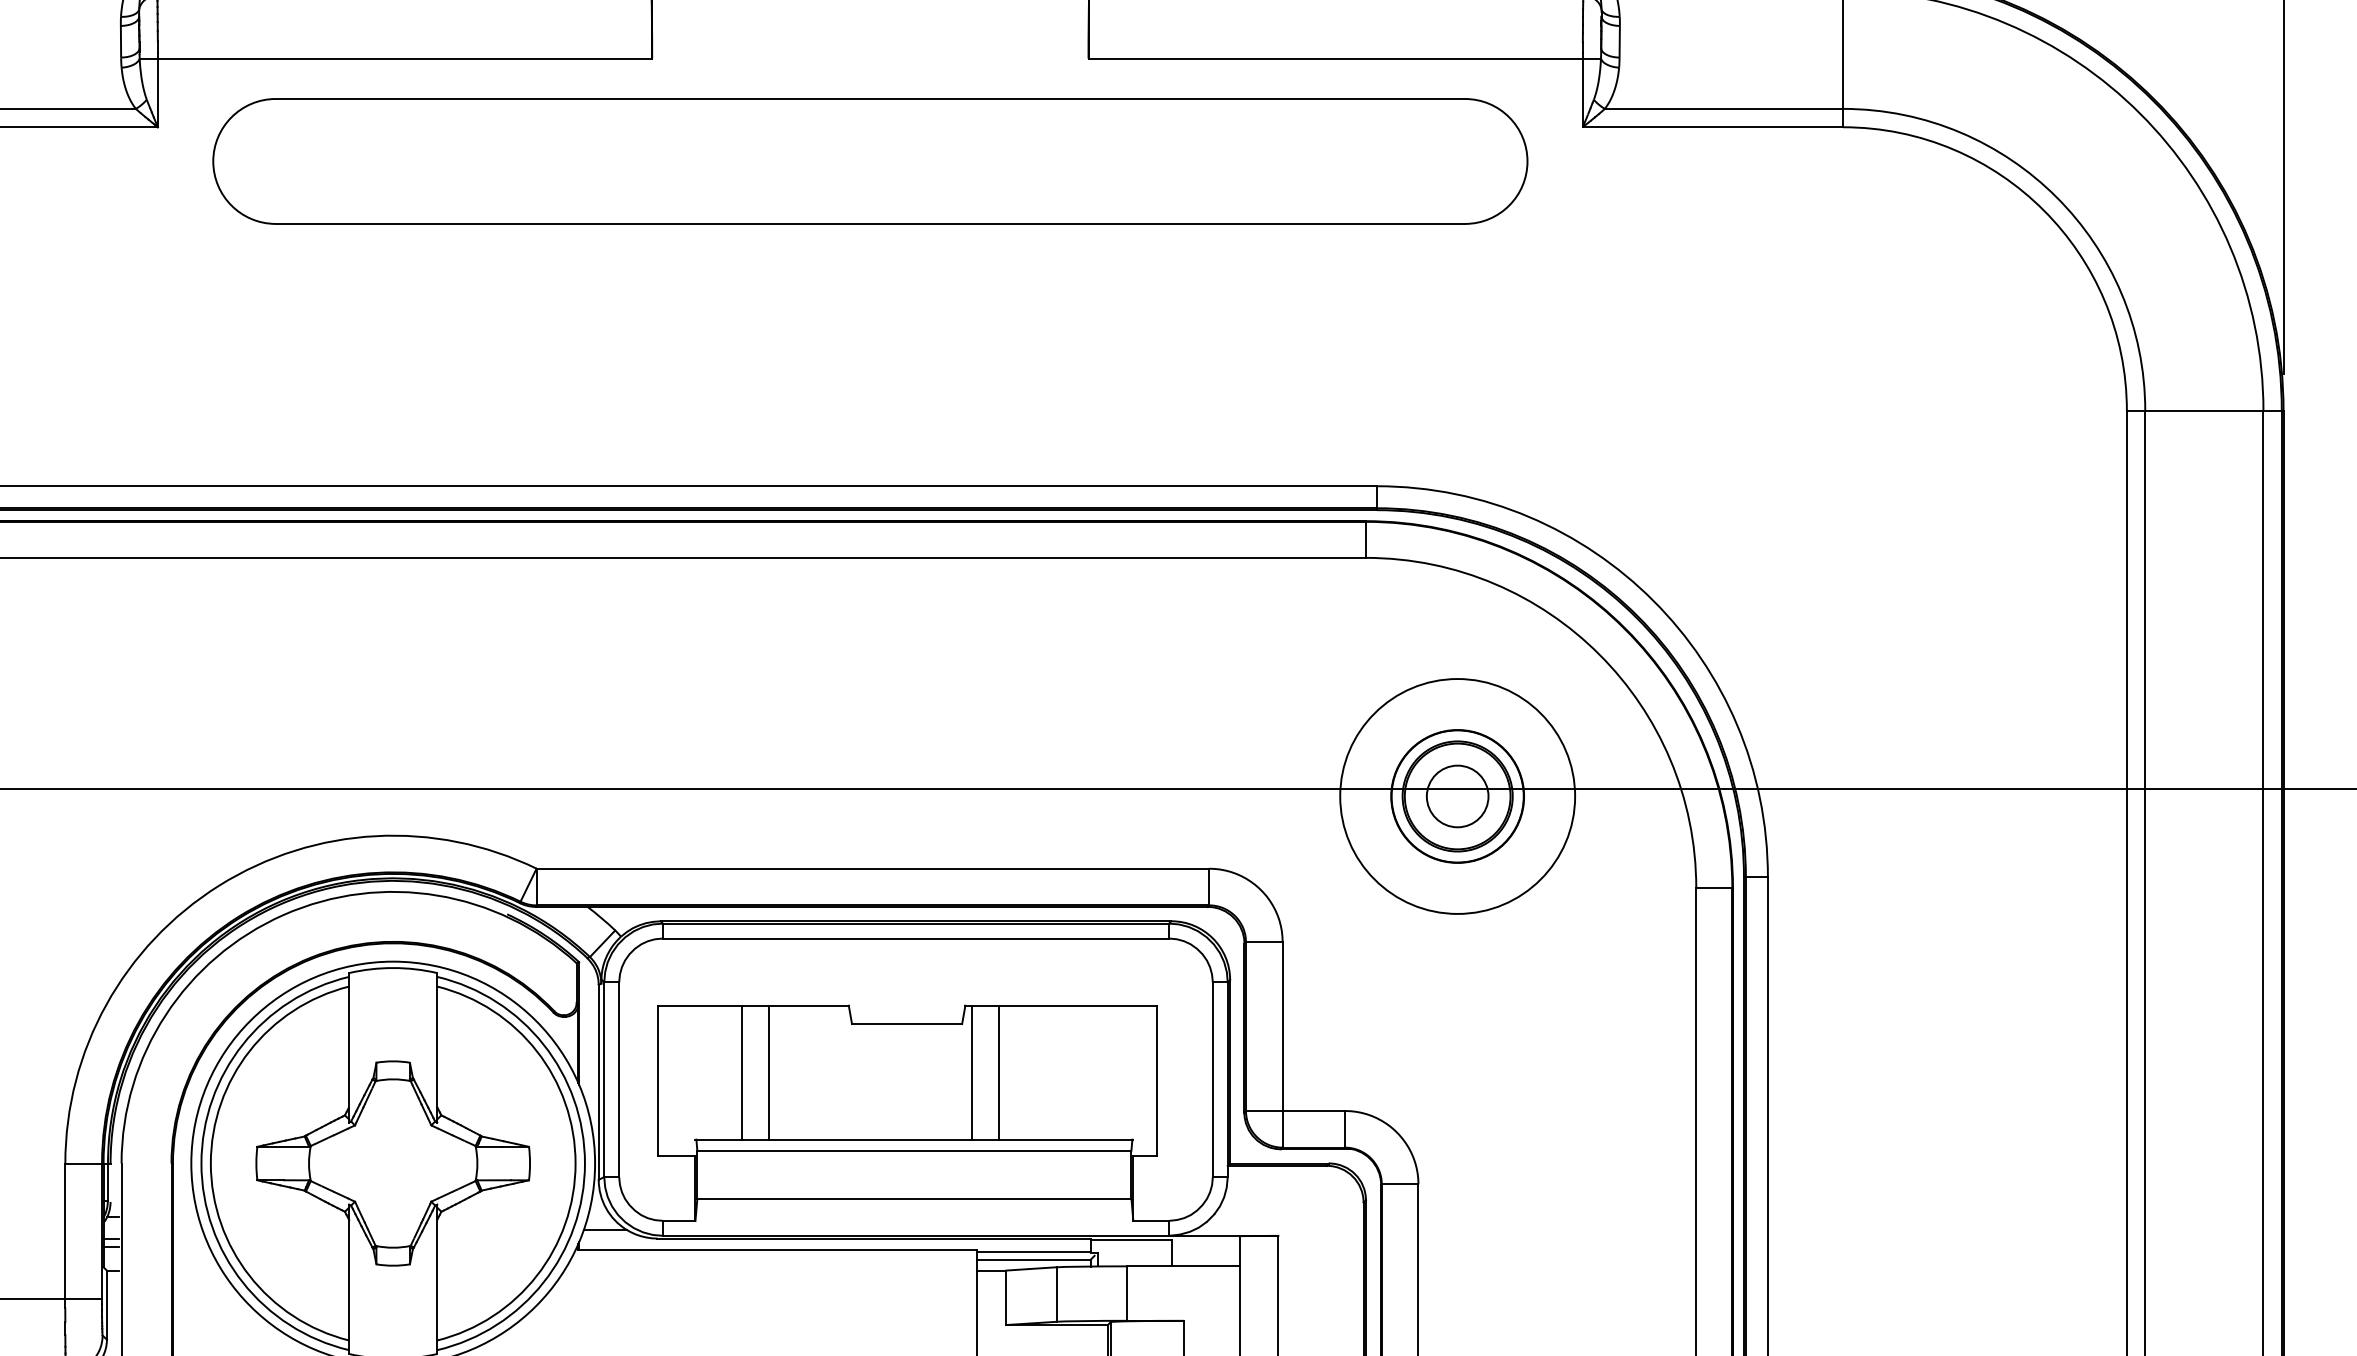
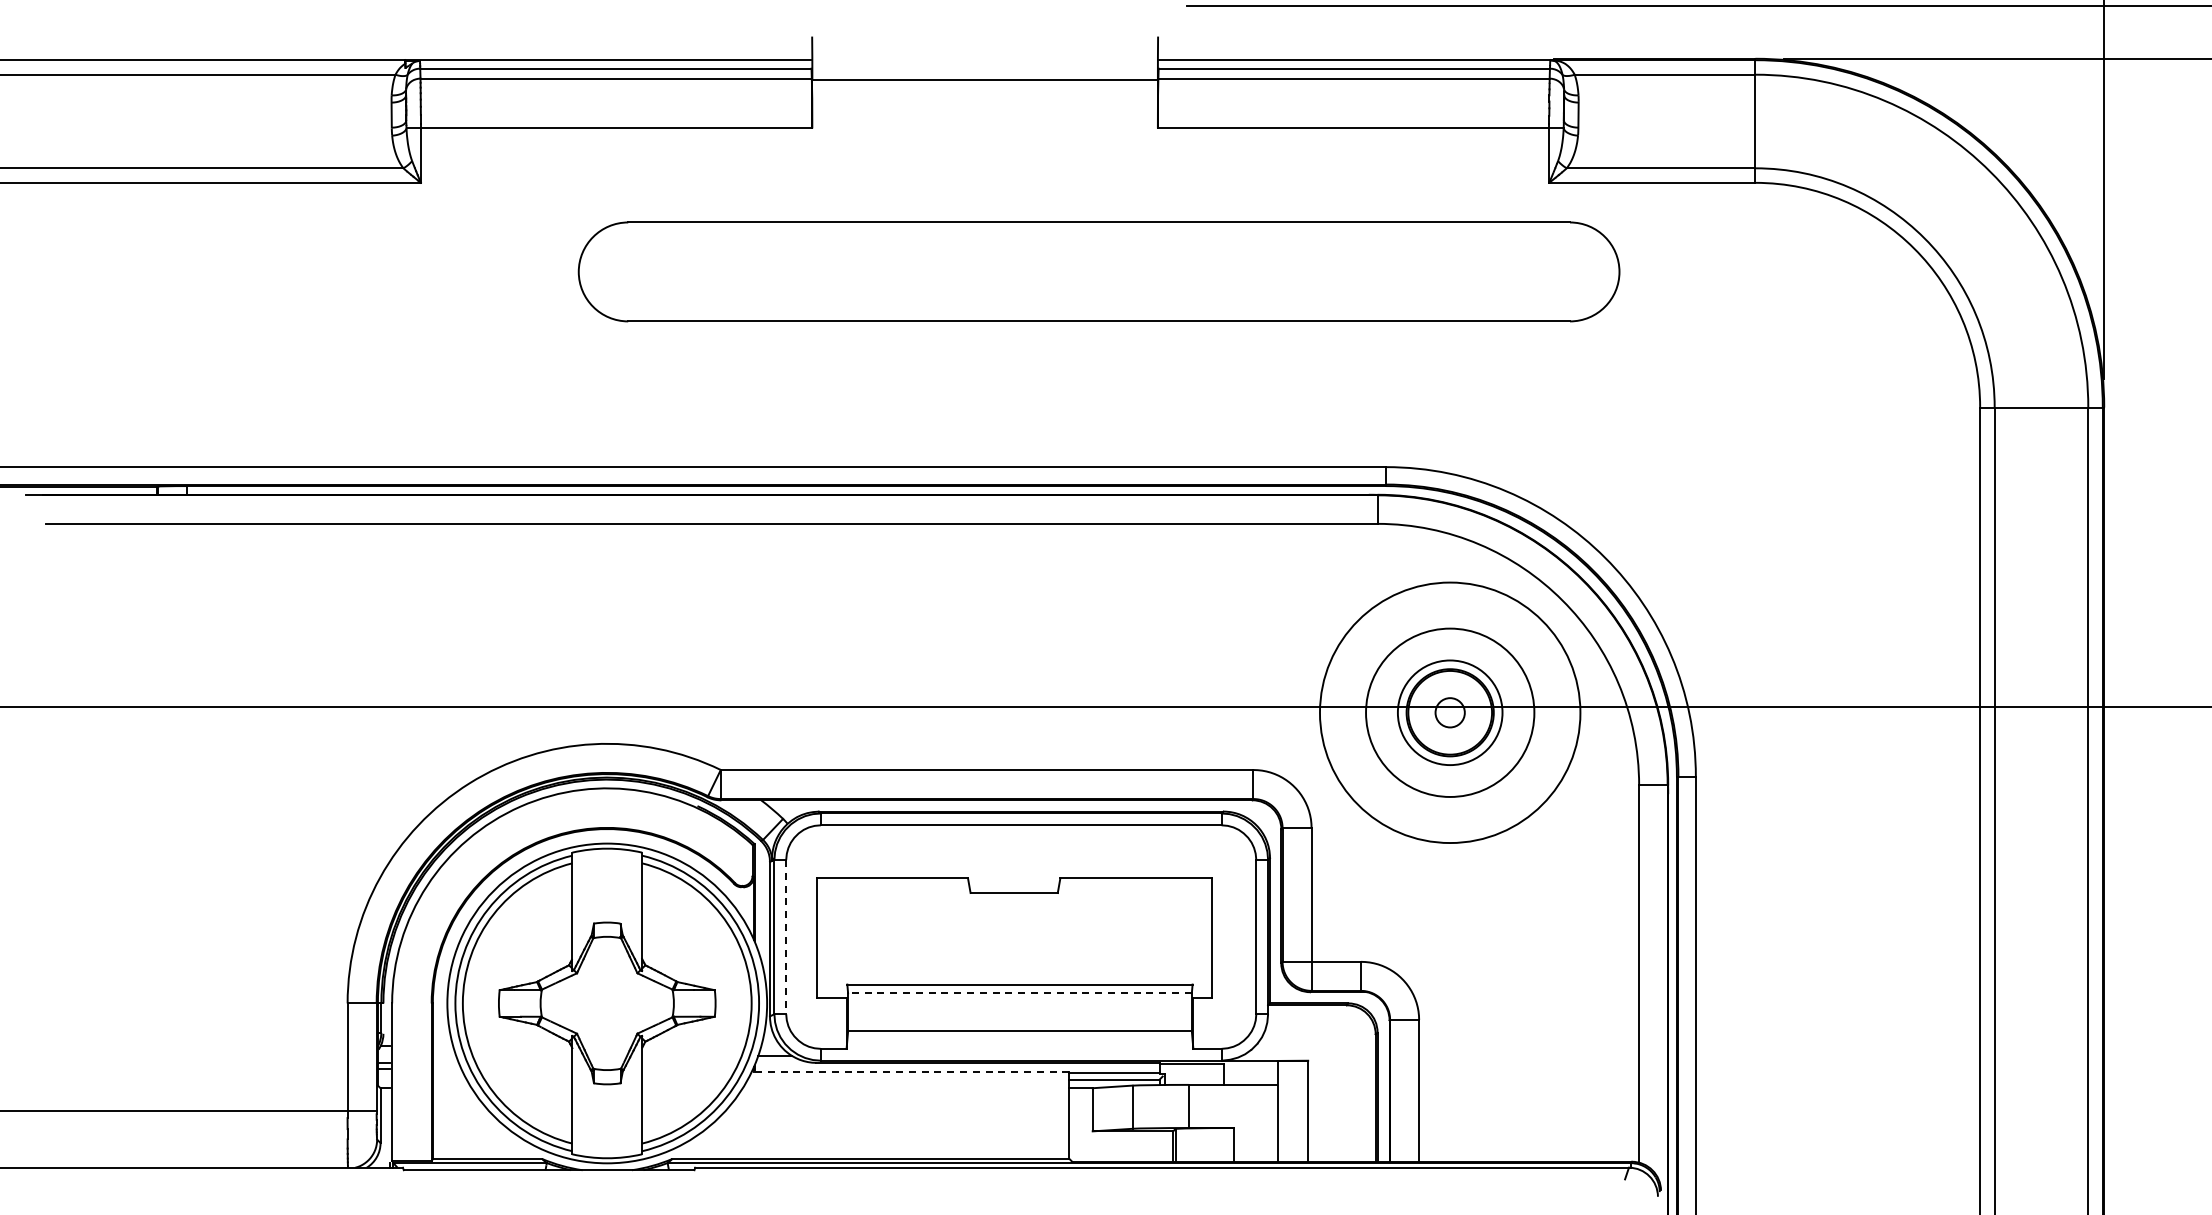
part: (869, 160) -> (1098, 271), moved
circle: (1456, 796) -> (1449, 712), size x0.6
circle: (1456, 796) -> (1449, 712), size x1.6
circle: (1458, 796) -> (1450, 712), size x1.4
line: (742, 1072) -> (883, 931), removed
line: (768, 1072) -> (904, 931), removed
line: (971, 1072) -> (1065, 931), removed
line: (998, 1072) -> (1086, 931), removed
line: (619, 1080) -> (786, 937), solid -> dashed
line: (913, 1150) -> (1019, 993), solid -> dashed
line: (777, 1249) -> (911, 1071), solid -> dashed

